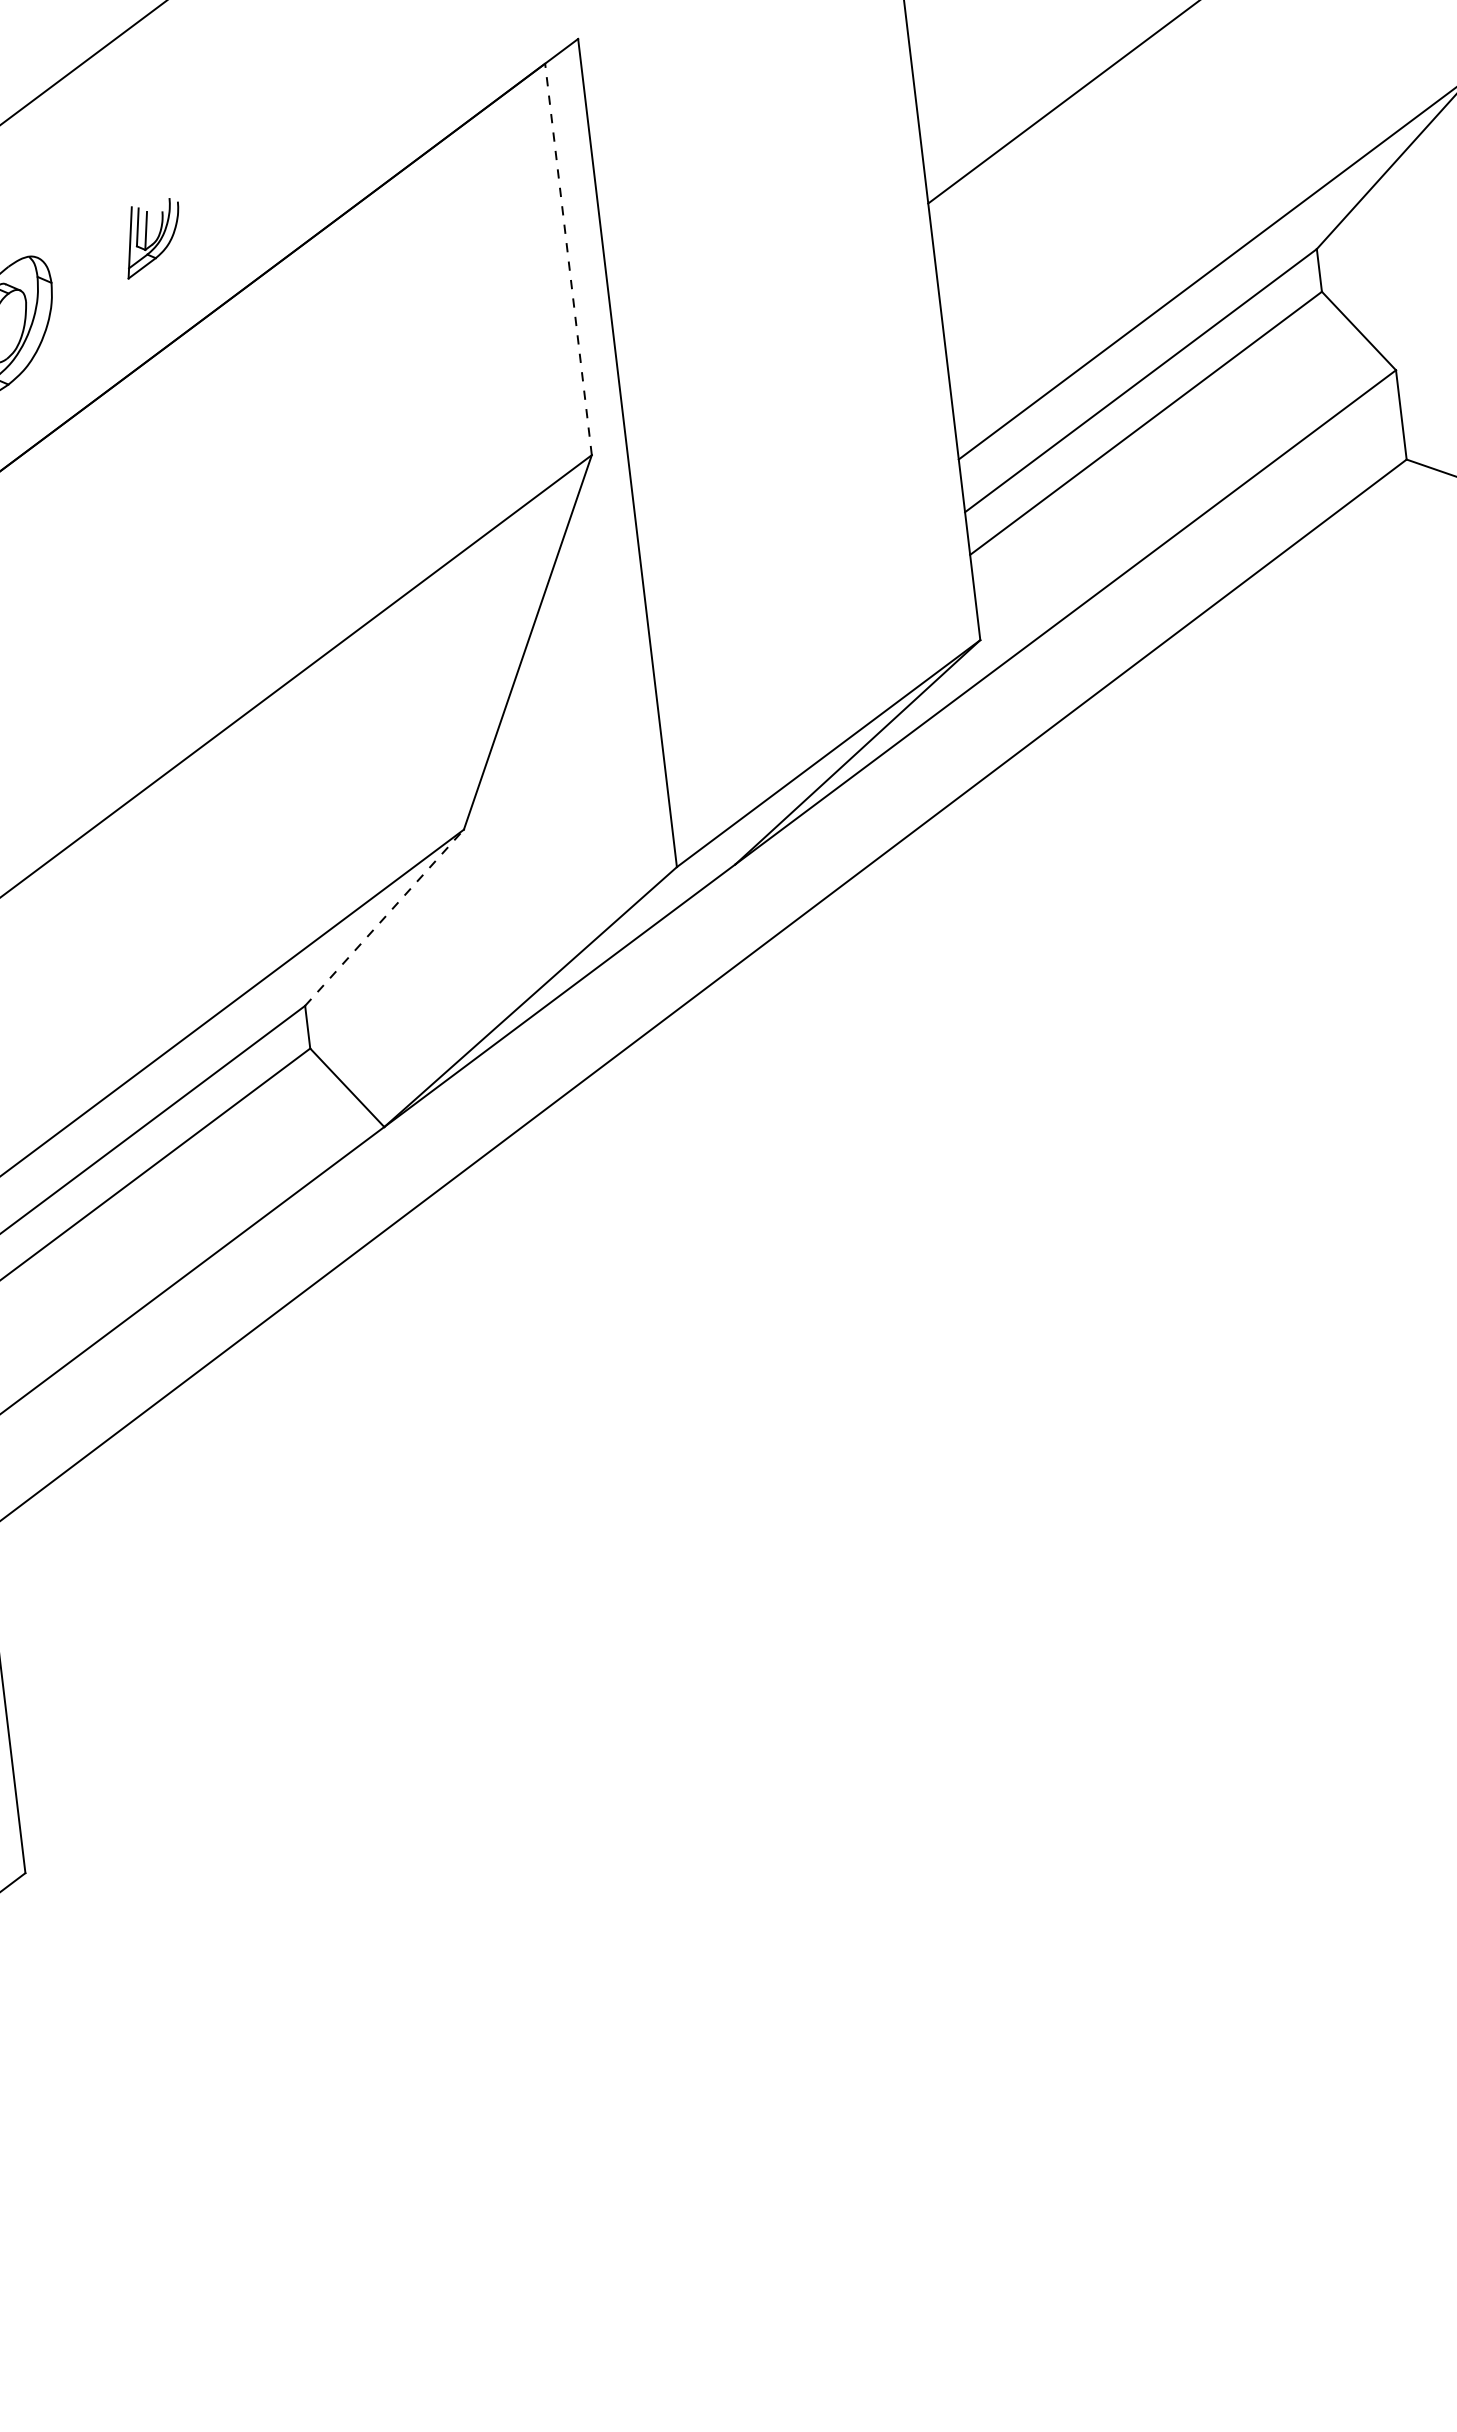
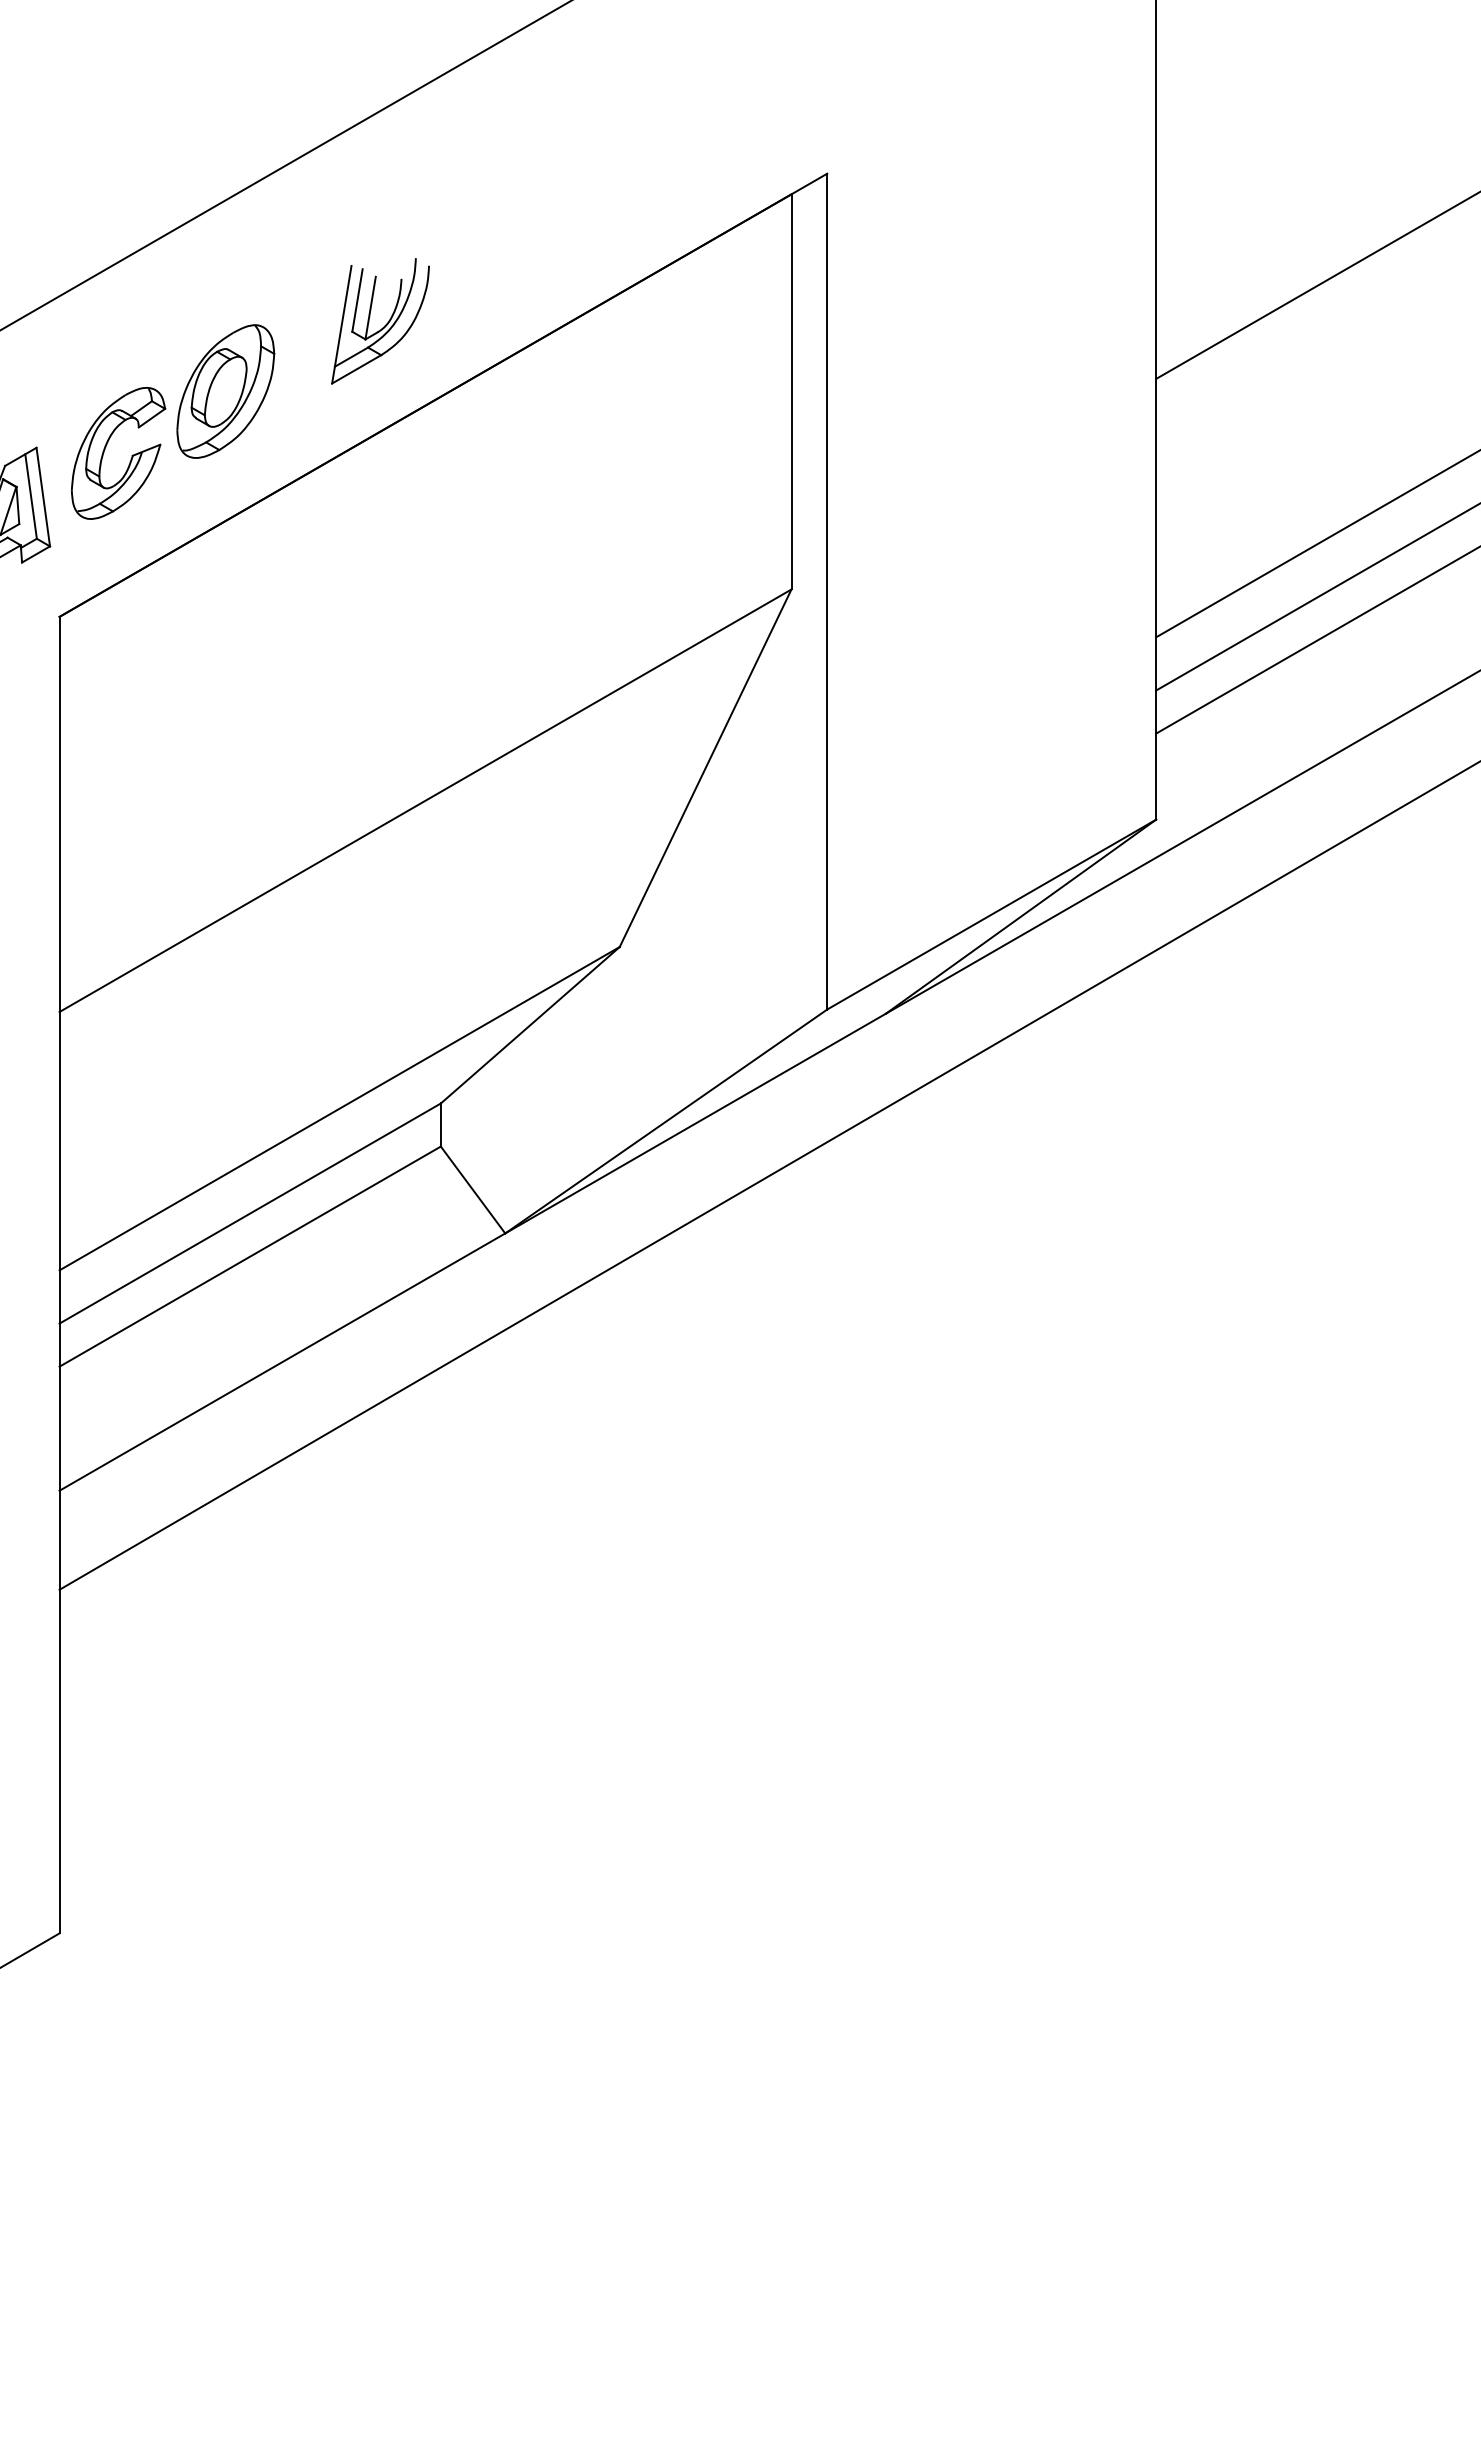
part: (152, 238) -> (380, 321), size x1.67
line: (568, 259) -> (791, 391), dashed -> solid
line: (384, 918) -> (530, 1025), dashed -> solid

